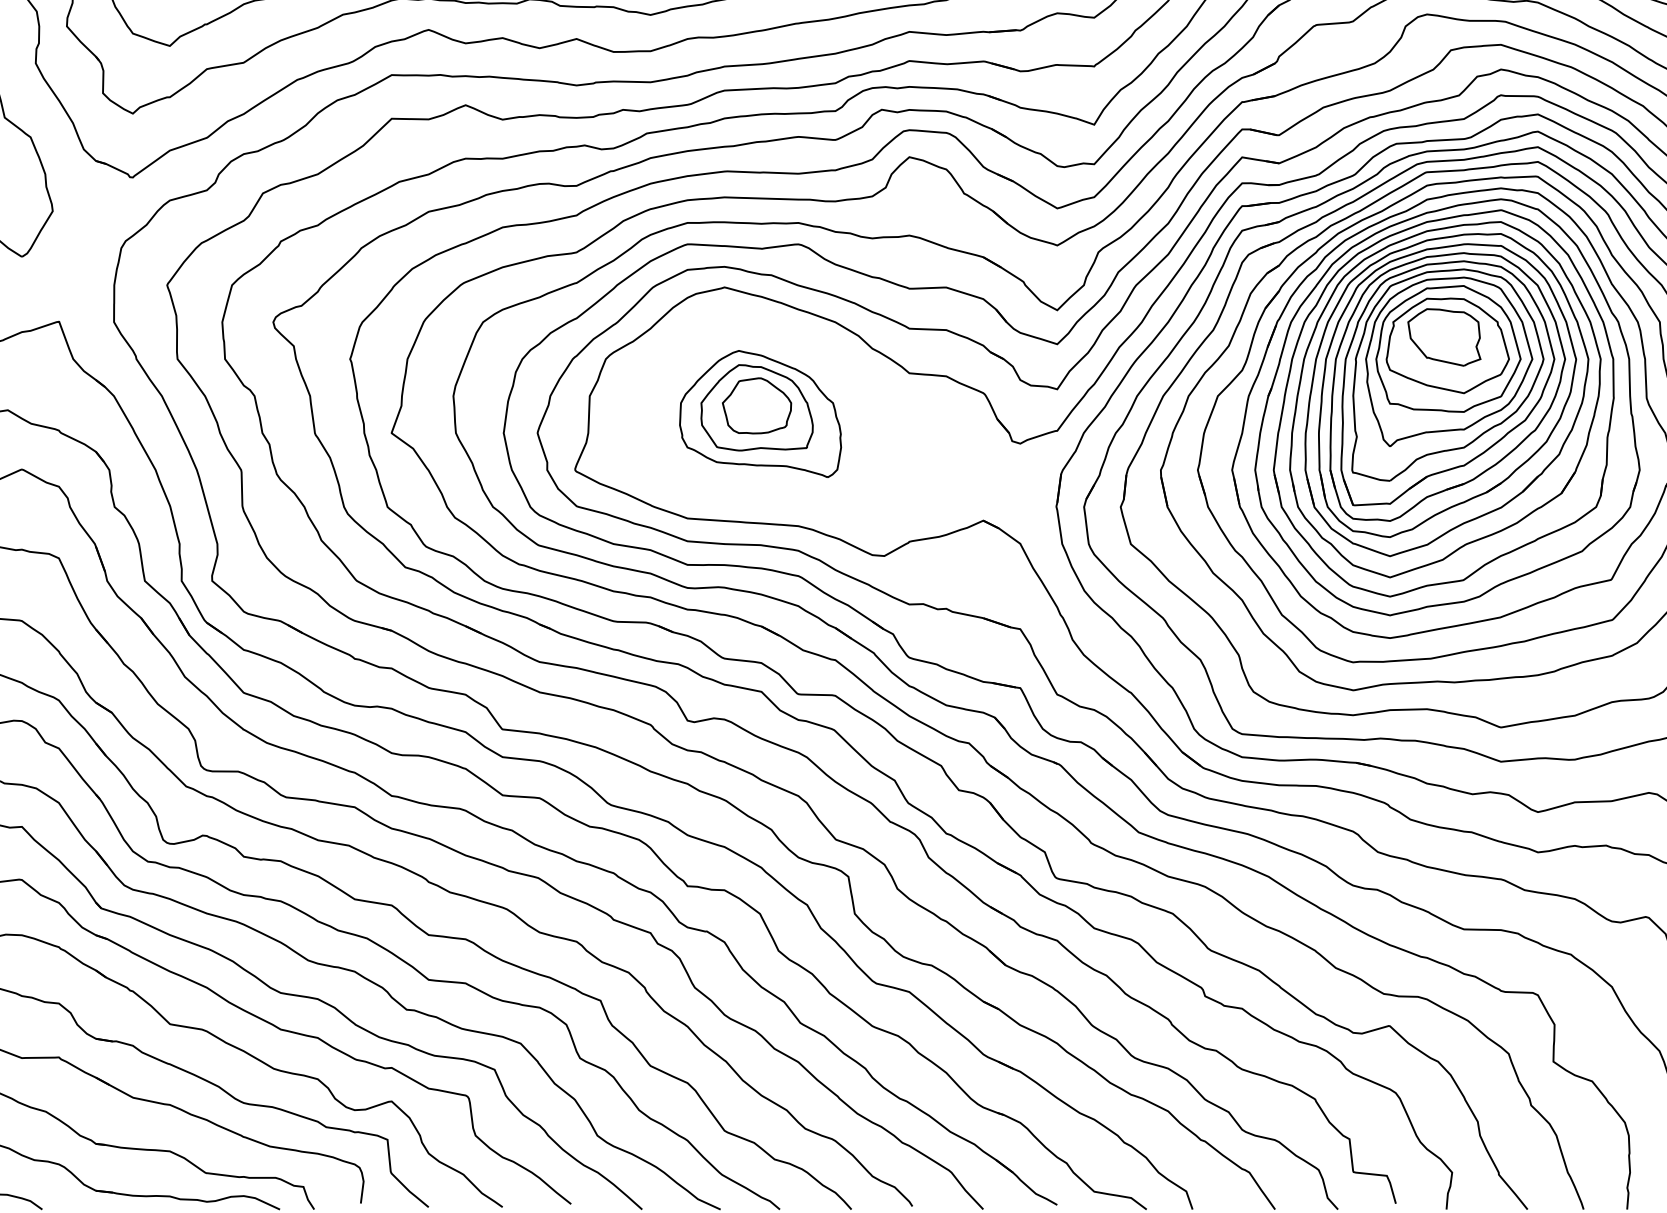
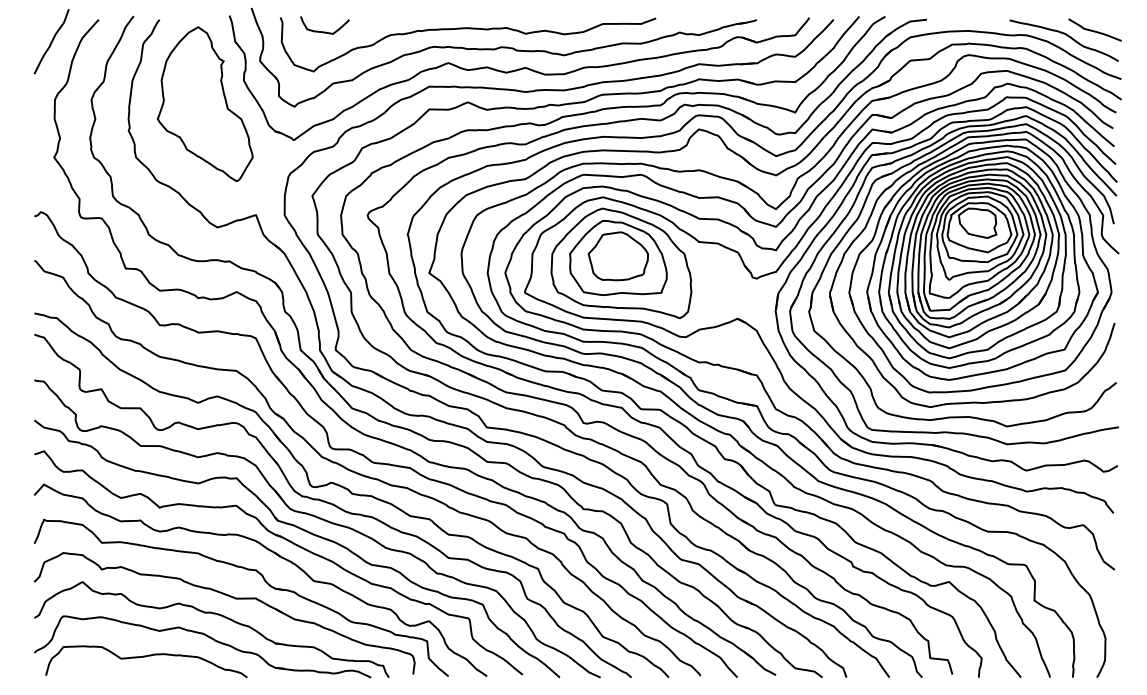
part: (760, 412) -> (621, 262), size x1.67

